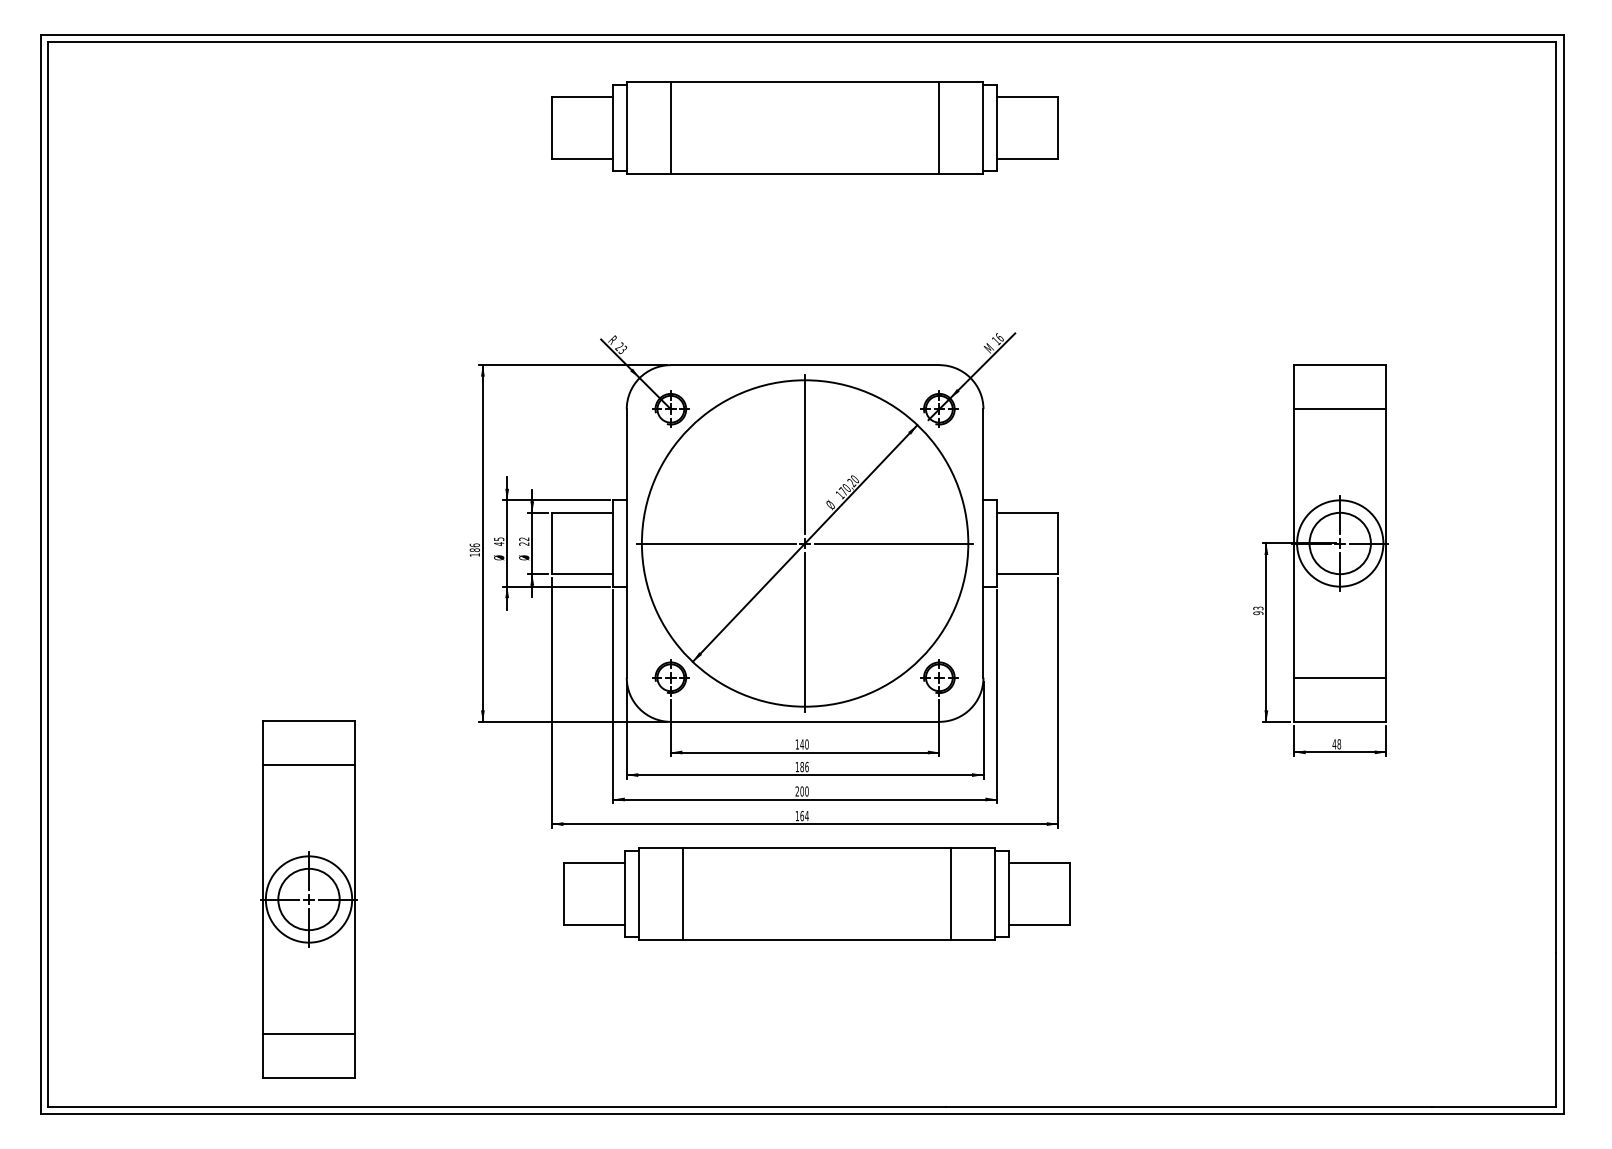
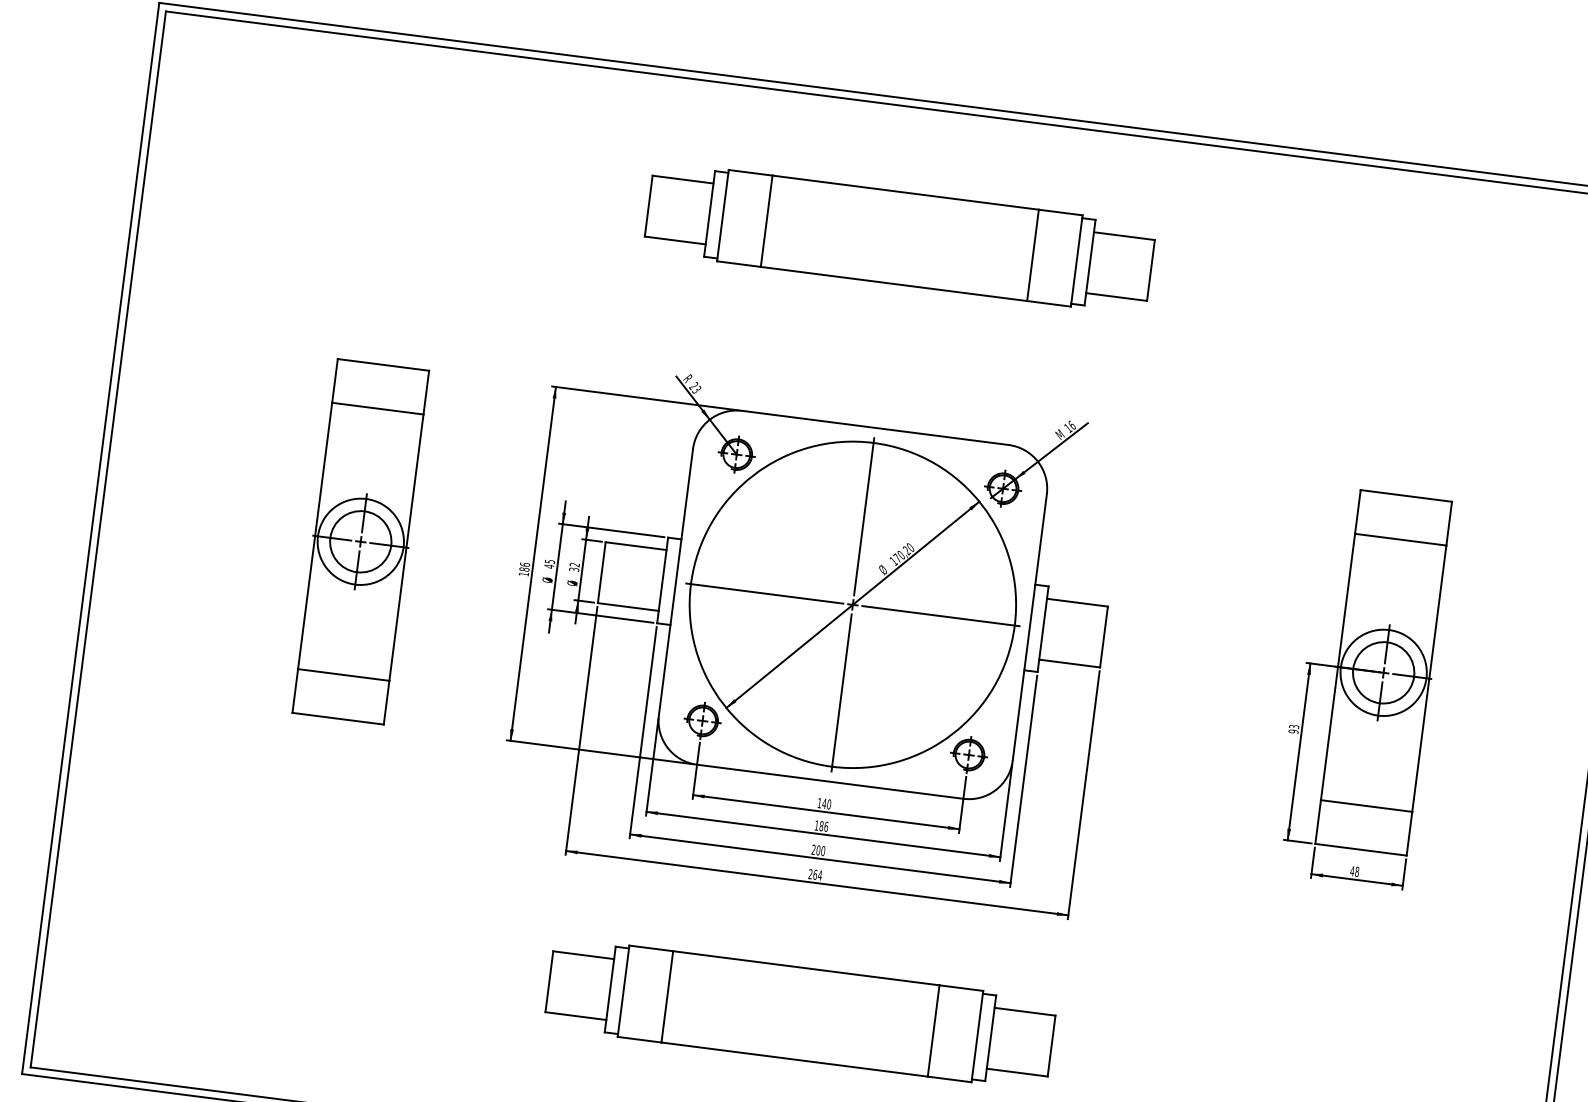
part: (804, 127) -> (899, 237), moved
text: (524, 543) -> (574, 569), 22 -> 32
text: (796, 815) -> (809, 873), 164 -> 264
part: (816, 893) -> (799, 1013), moved
part: (308, 899) -> (360, 541), moved

